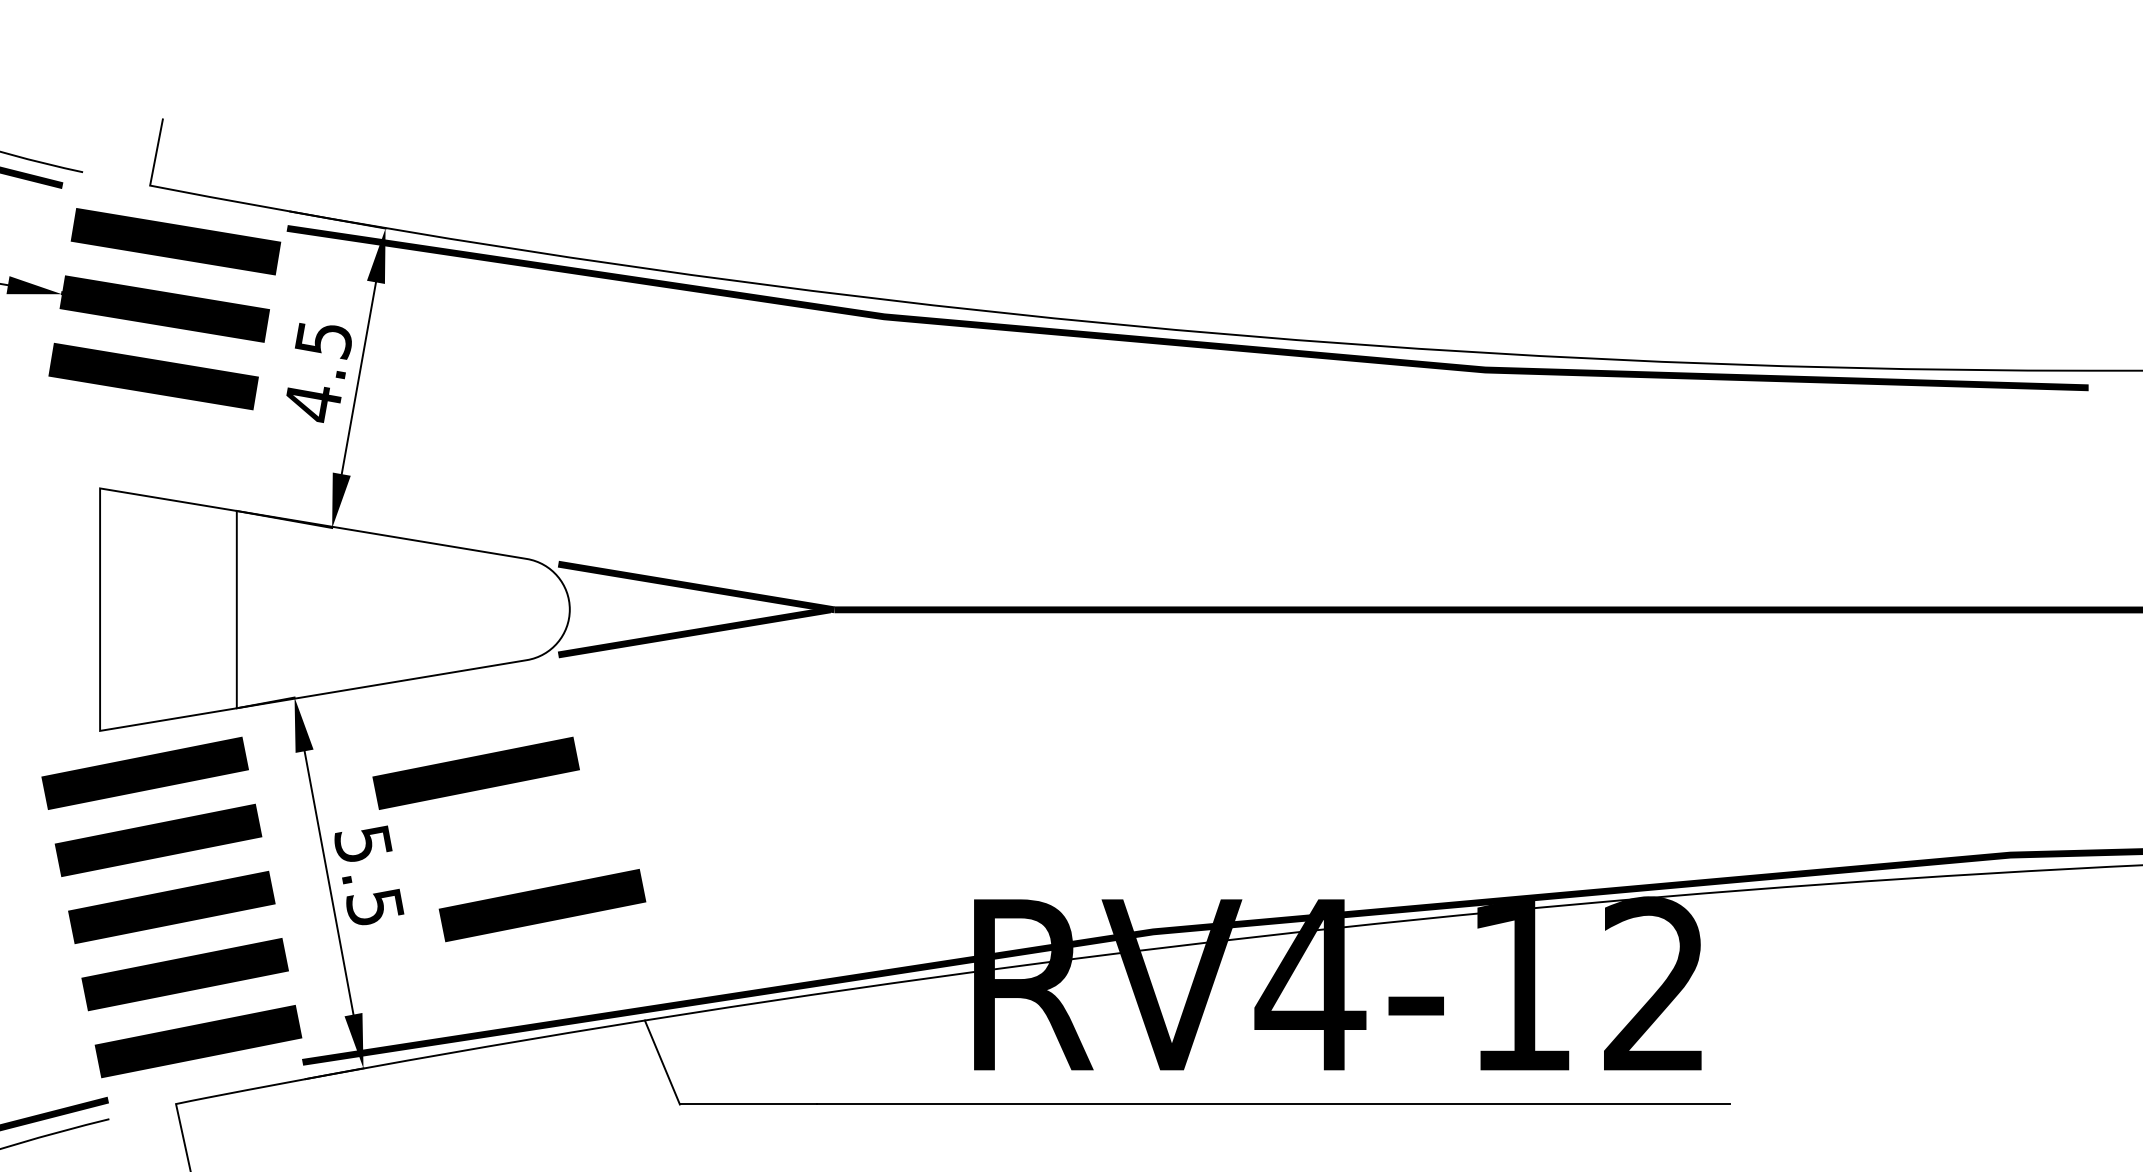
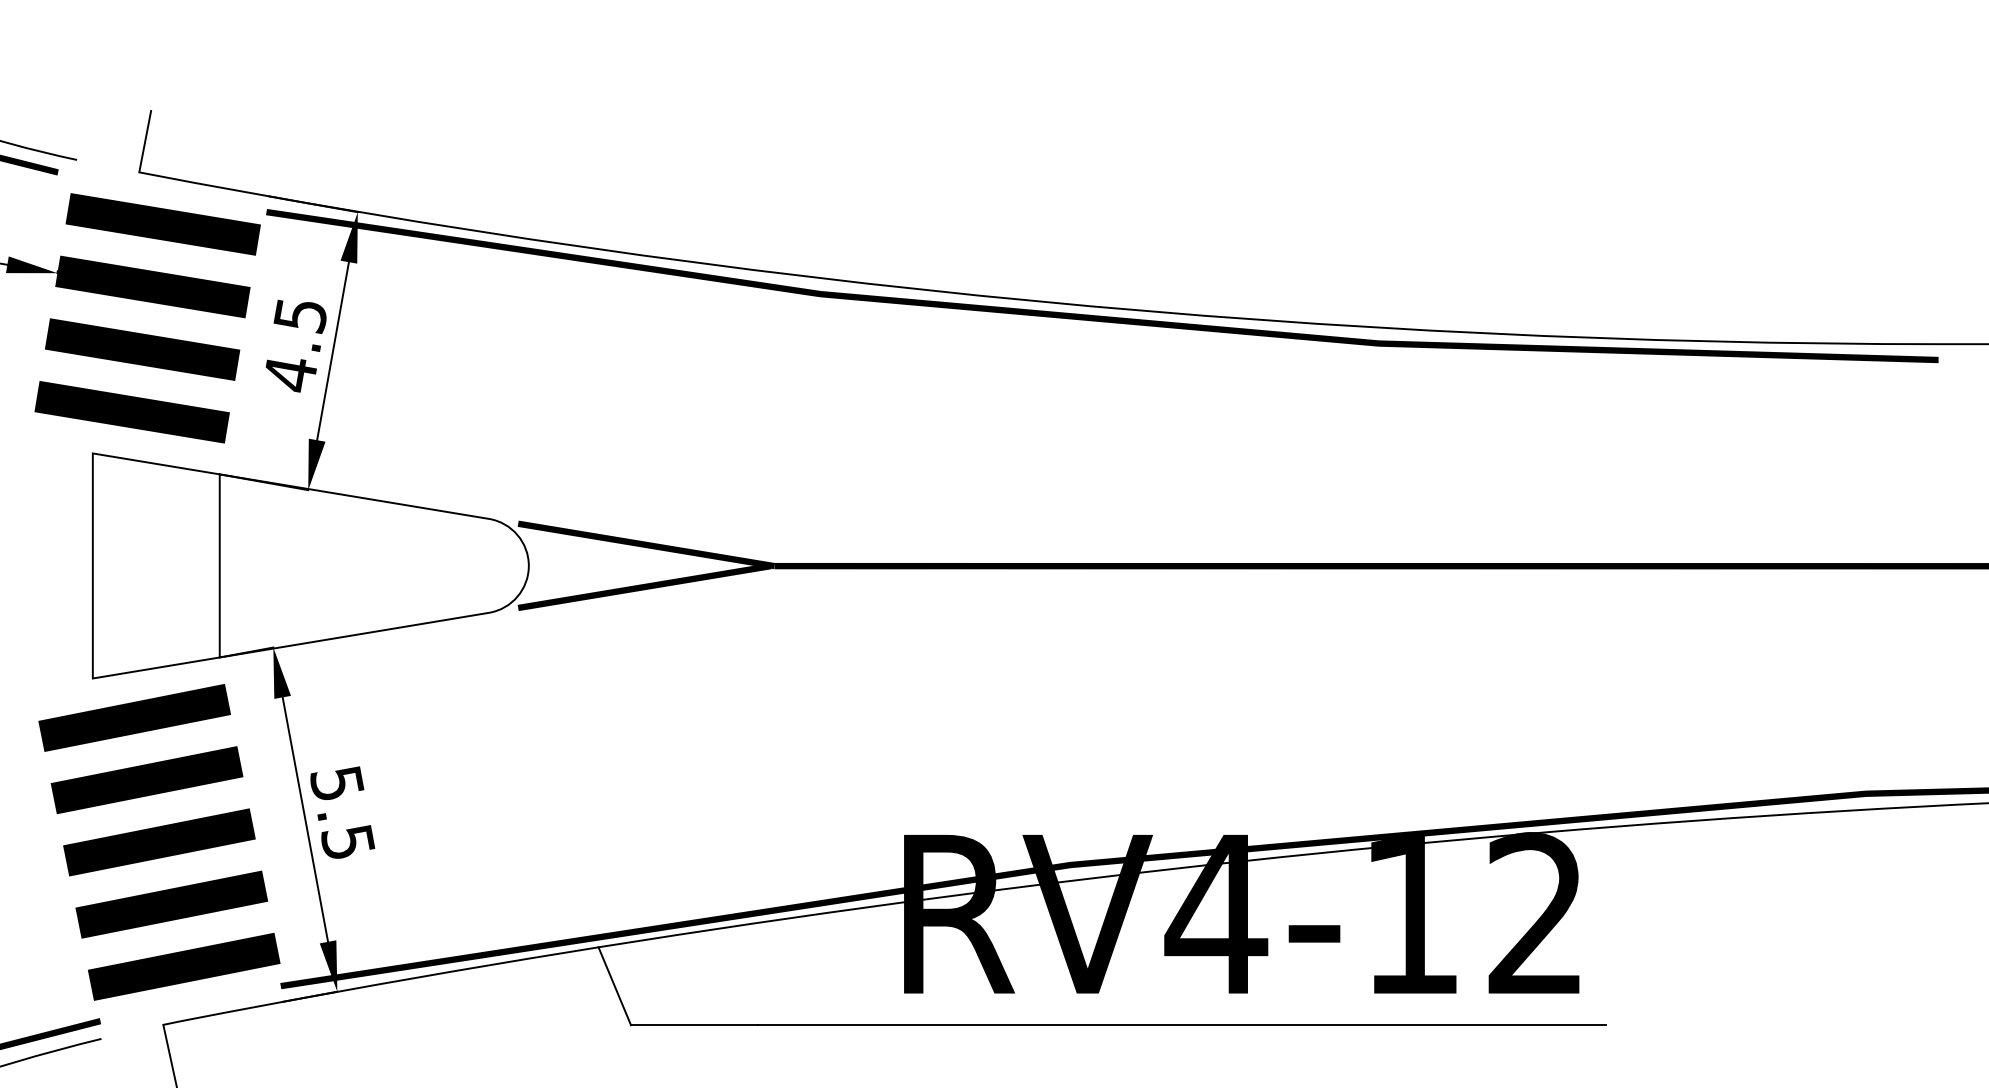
line: (142, 443) -> (132, 411), added
line: (475, 772) -> (441, 717), removed
line: (542, 905) -> (503, 840), removed

